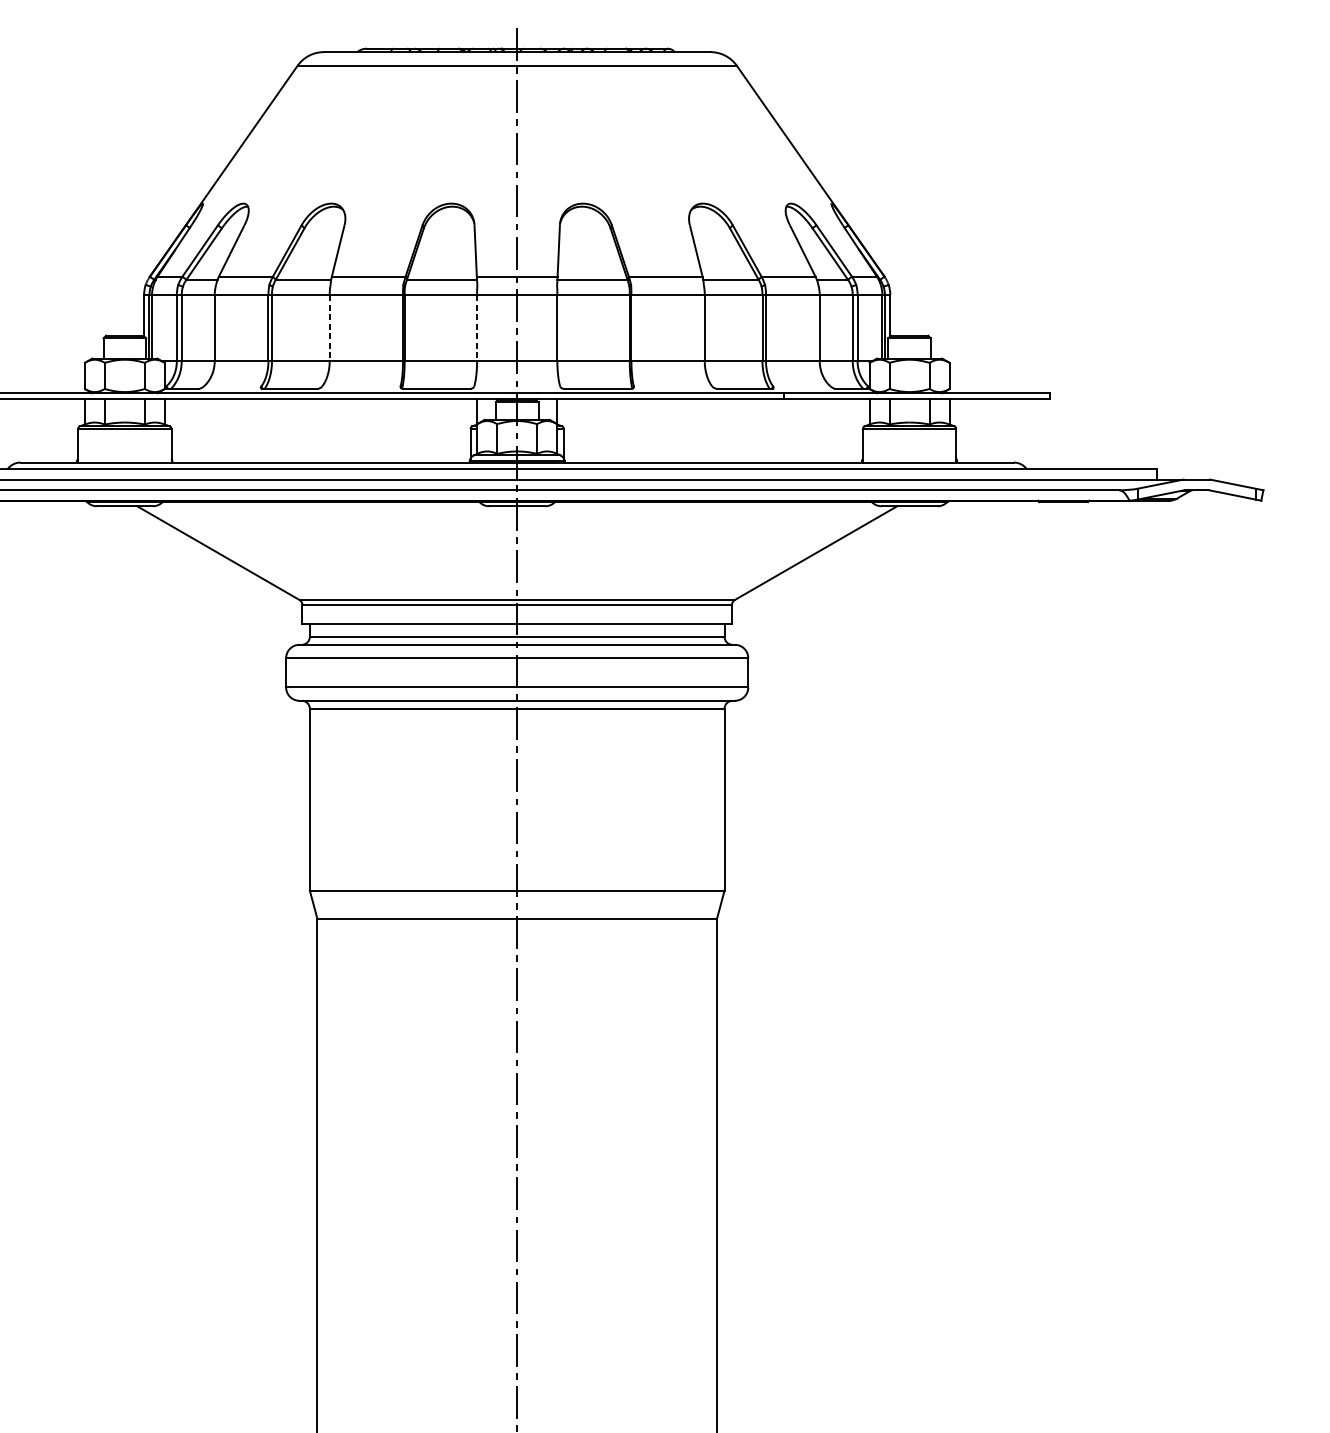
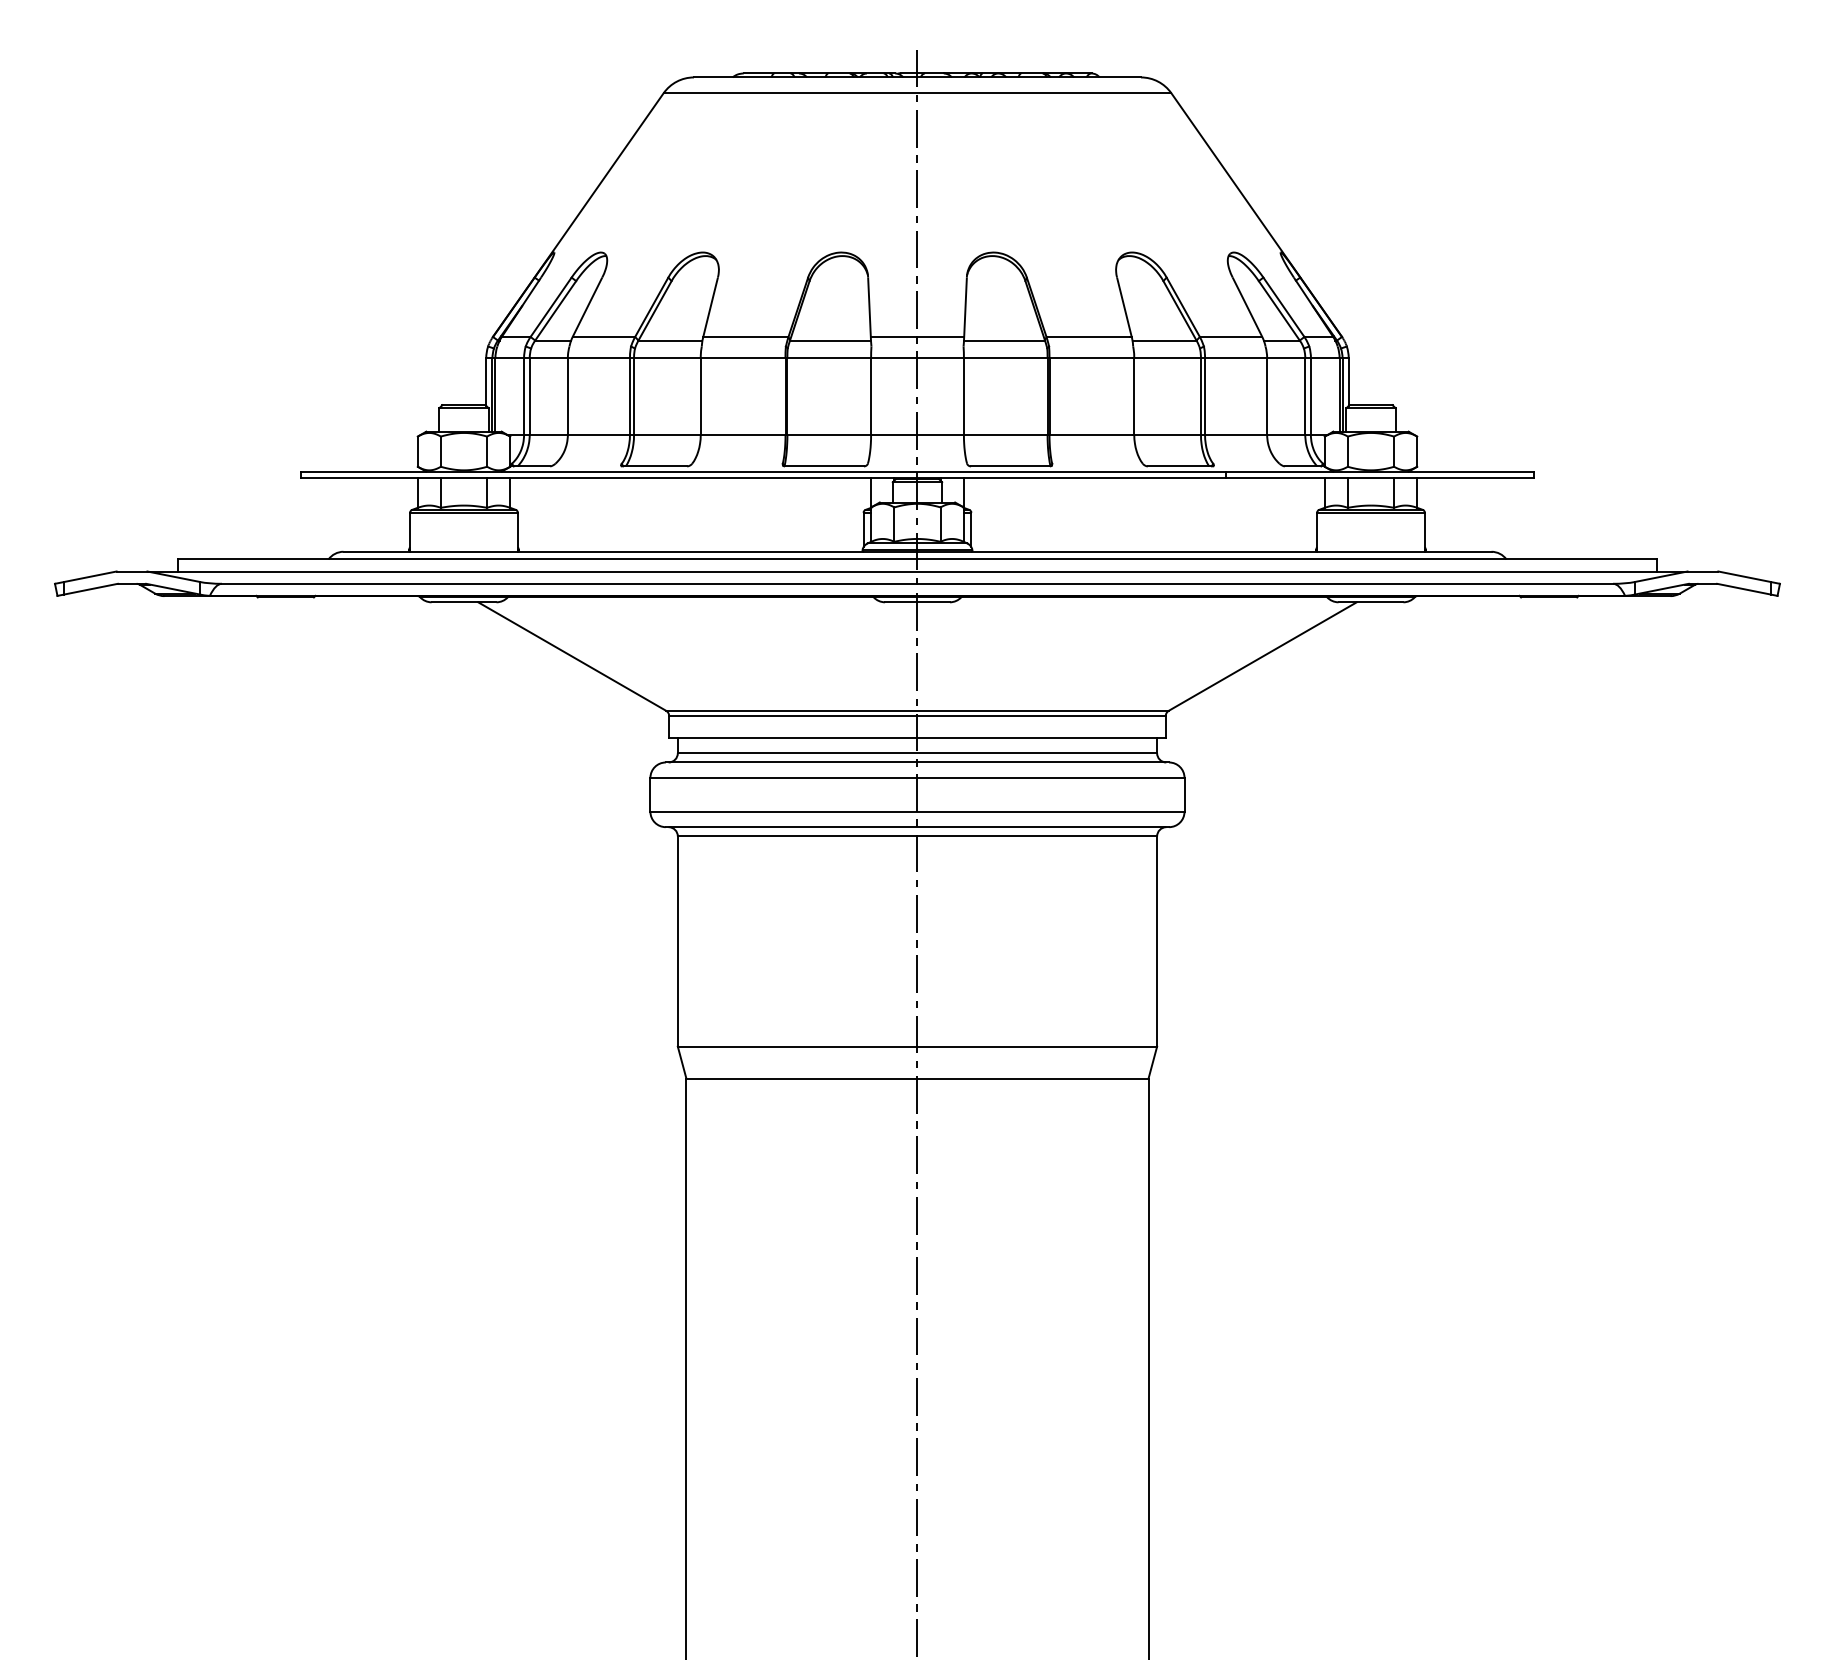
line: (329, 328) -> (700, 396), dashed -> solid
line: (477, 328) -> (871, 396), dashed -> solid

